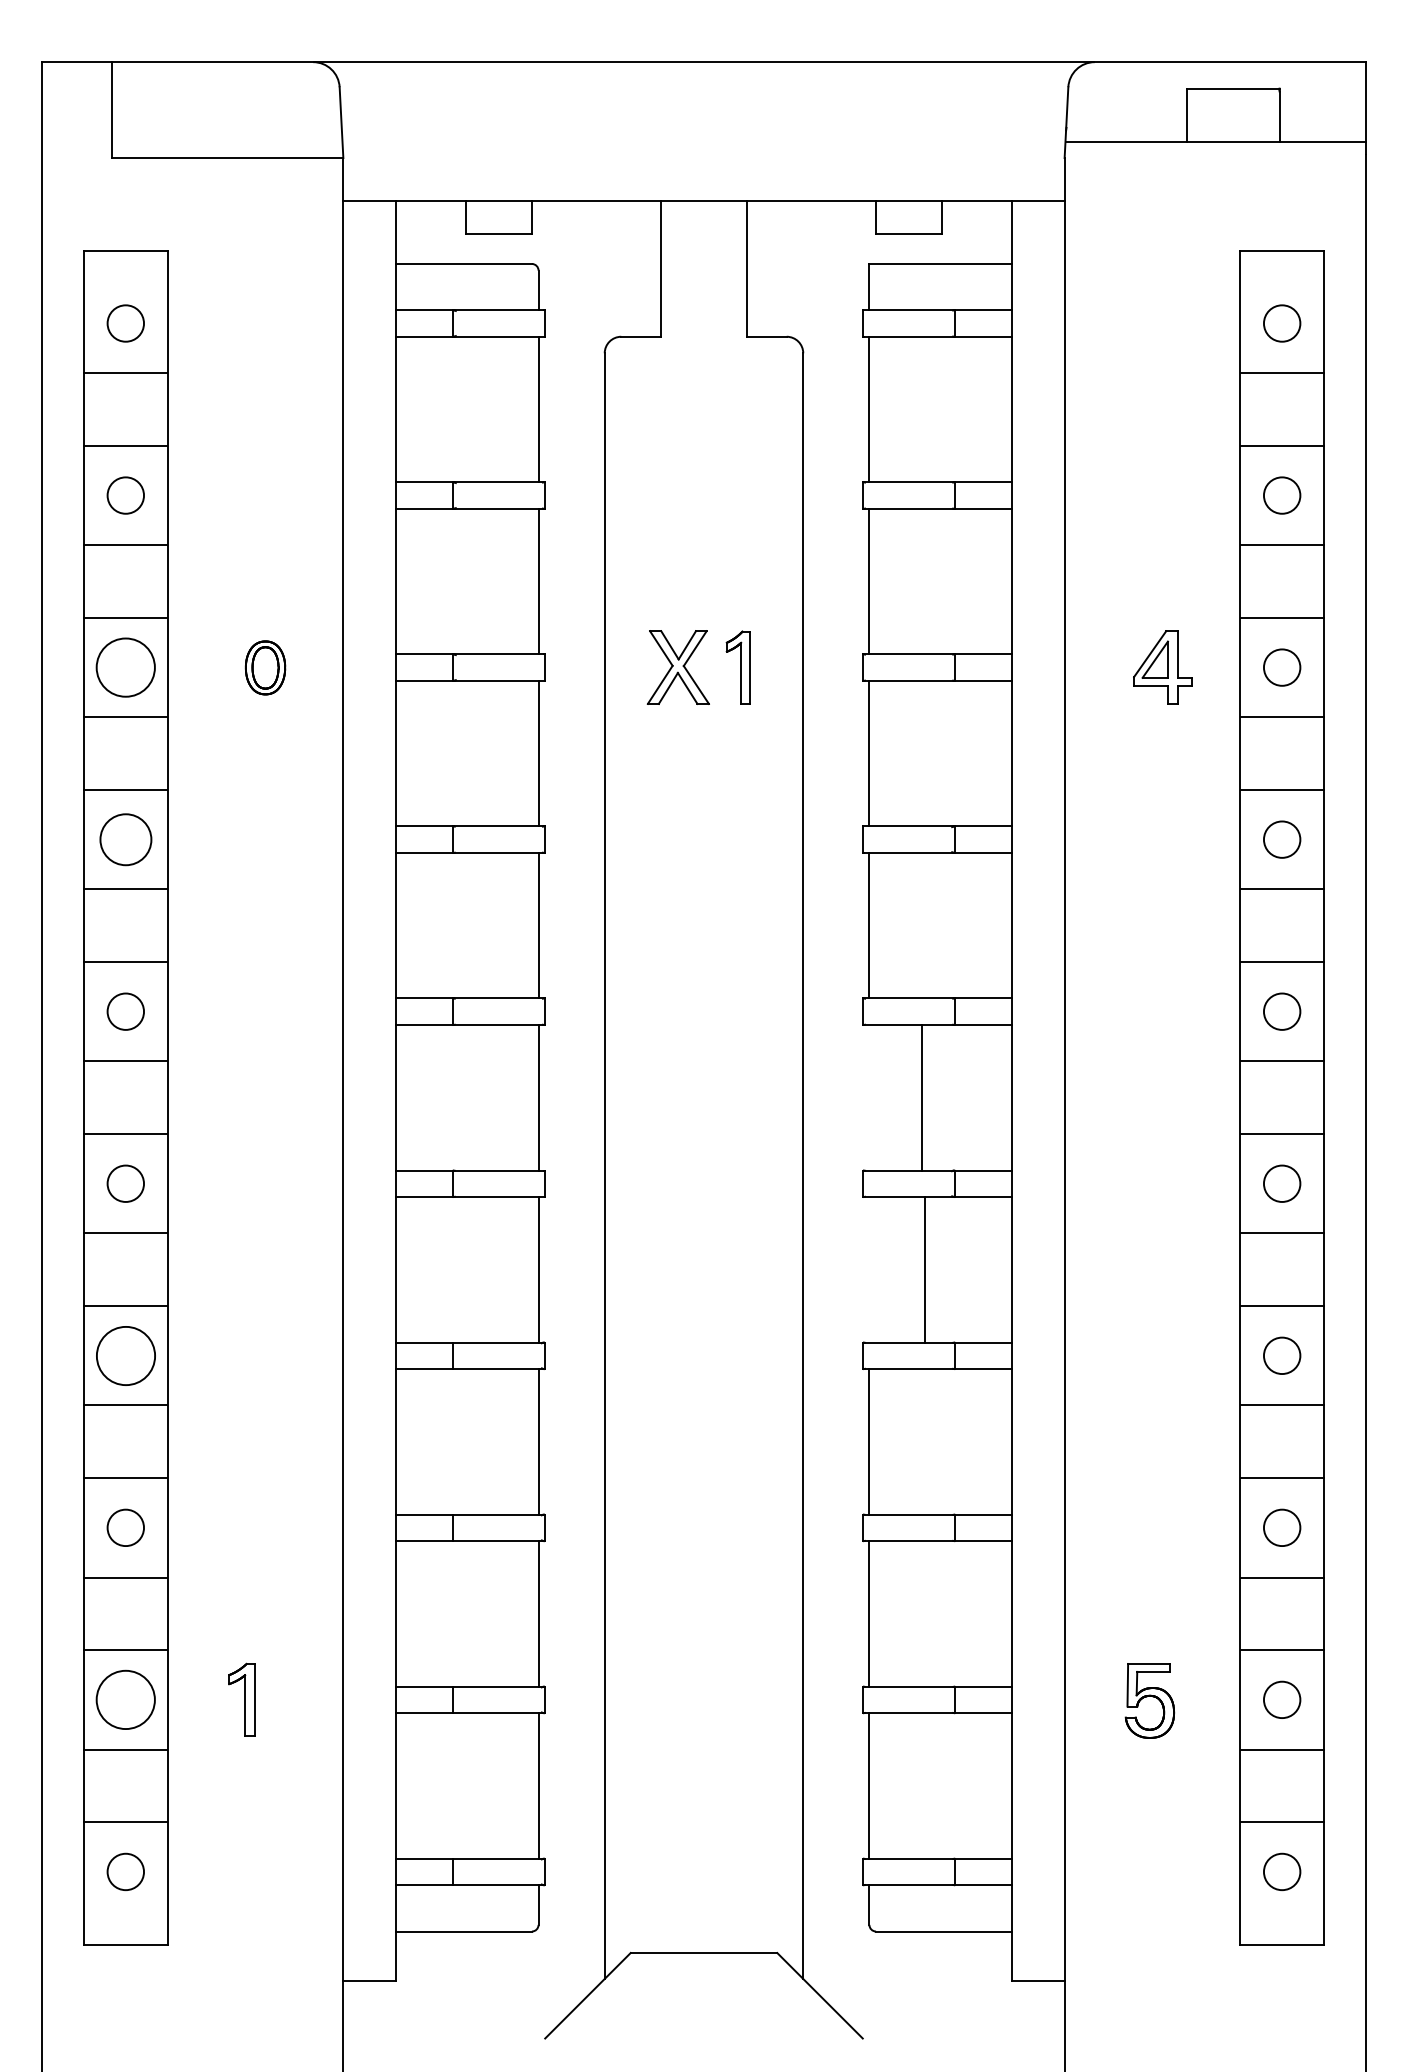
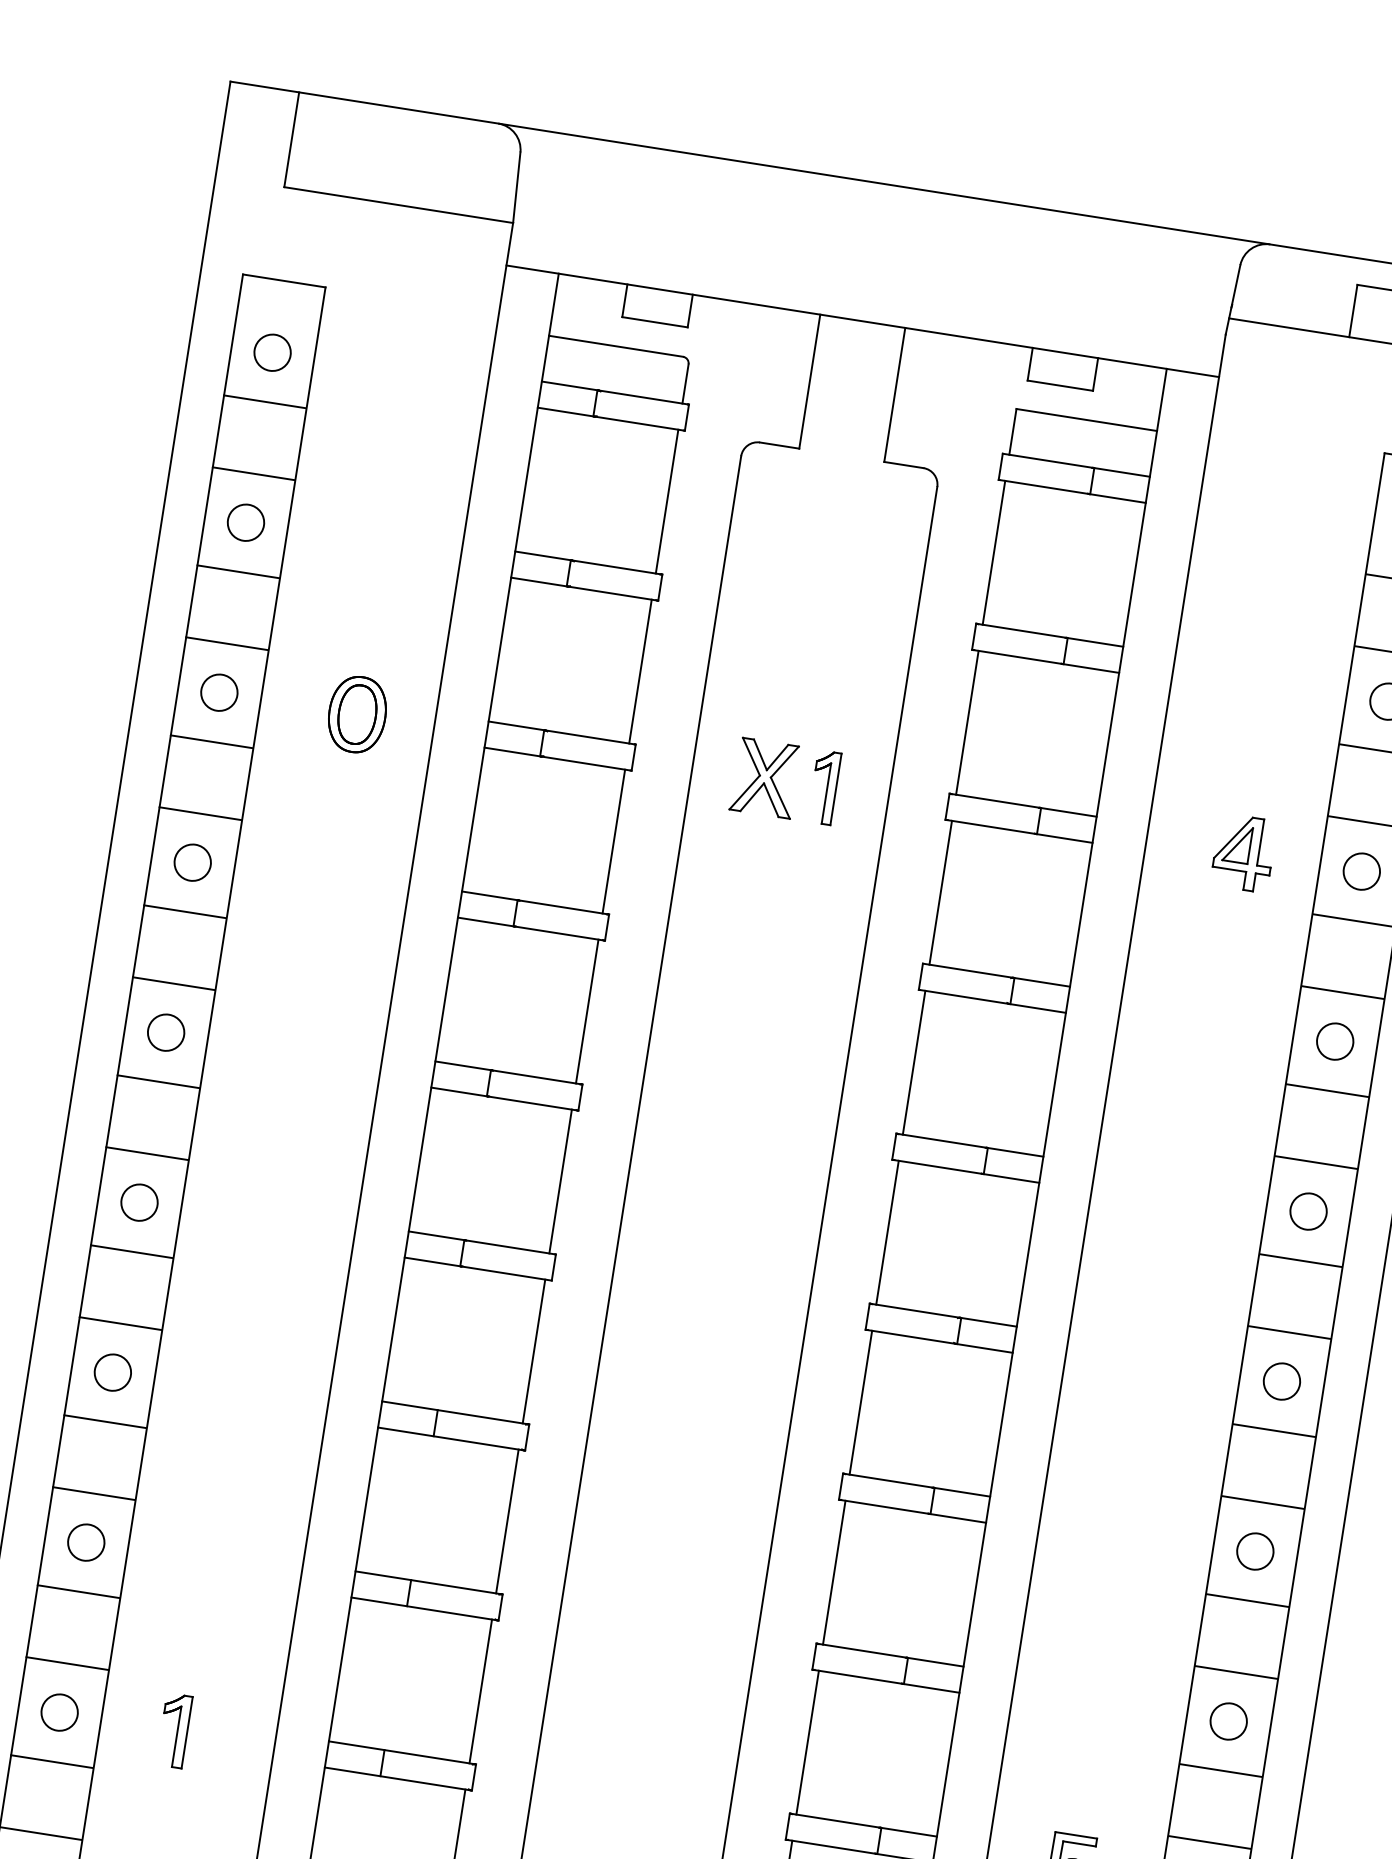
circle: (125, 667) -> (219, 692), size x0.62
part: (265, 667) -> (357, 714), size x1.43
circle: (125, 839) -> (192, 862), size x0.71
line: (922, 1097) -> (887, 1232), moved
line: (925, 1269) -> (861, 1402), moved
circle: (125, 1355) -> (112, 1372), size x0.62
circle: (125, 1699) -> (59, 1712), size x0.62

